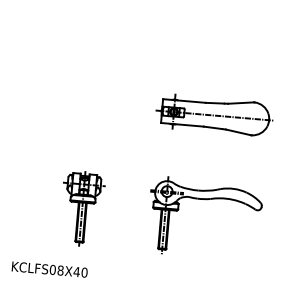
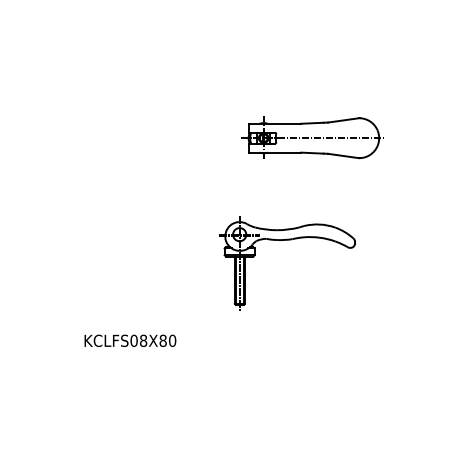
part: (206, 199) -> (287, 240), moved
part: (81, 208) -> (162, 263), removed
text: (77, 271) -> (163, 340), KCLFS08X40 -> KCLFS08X80

